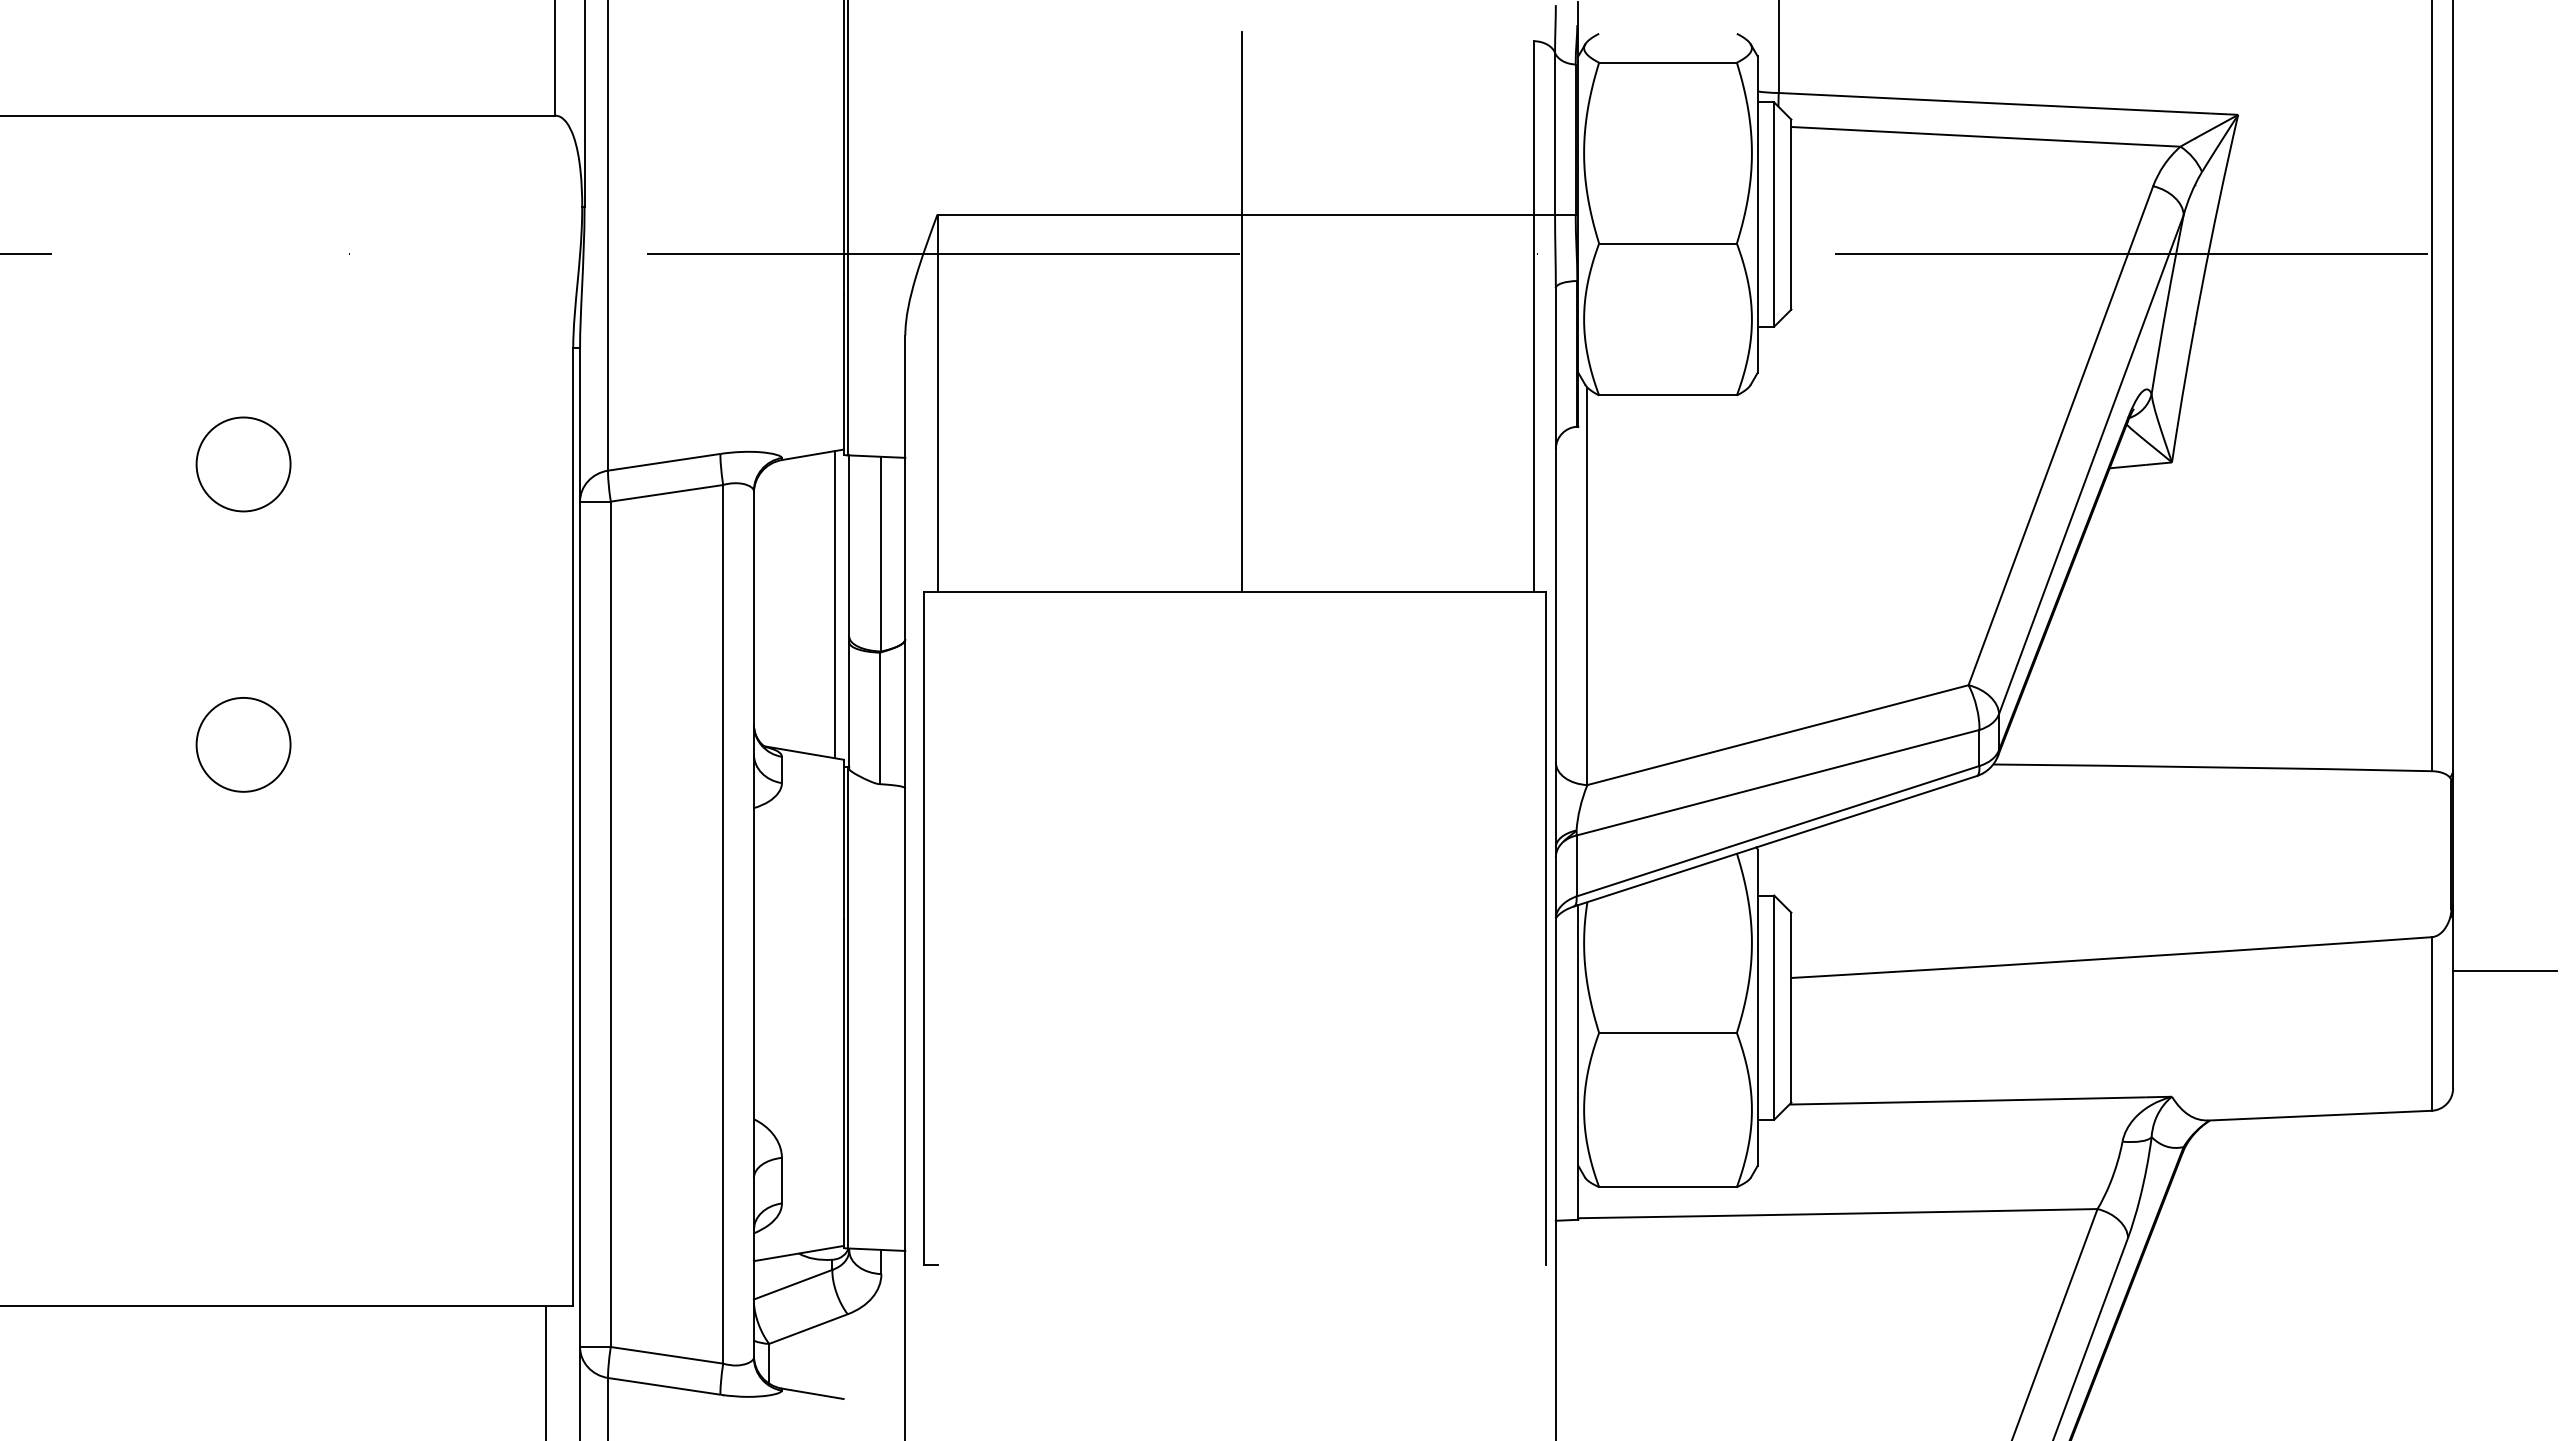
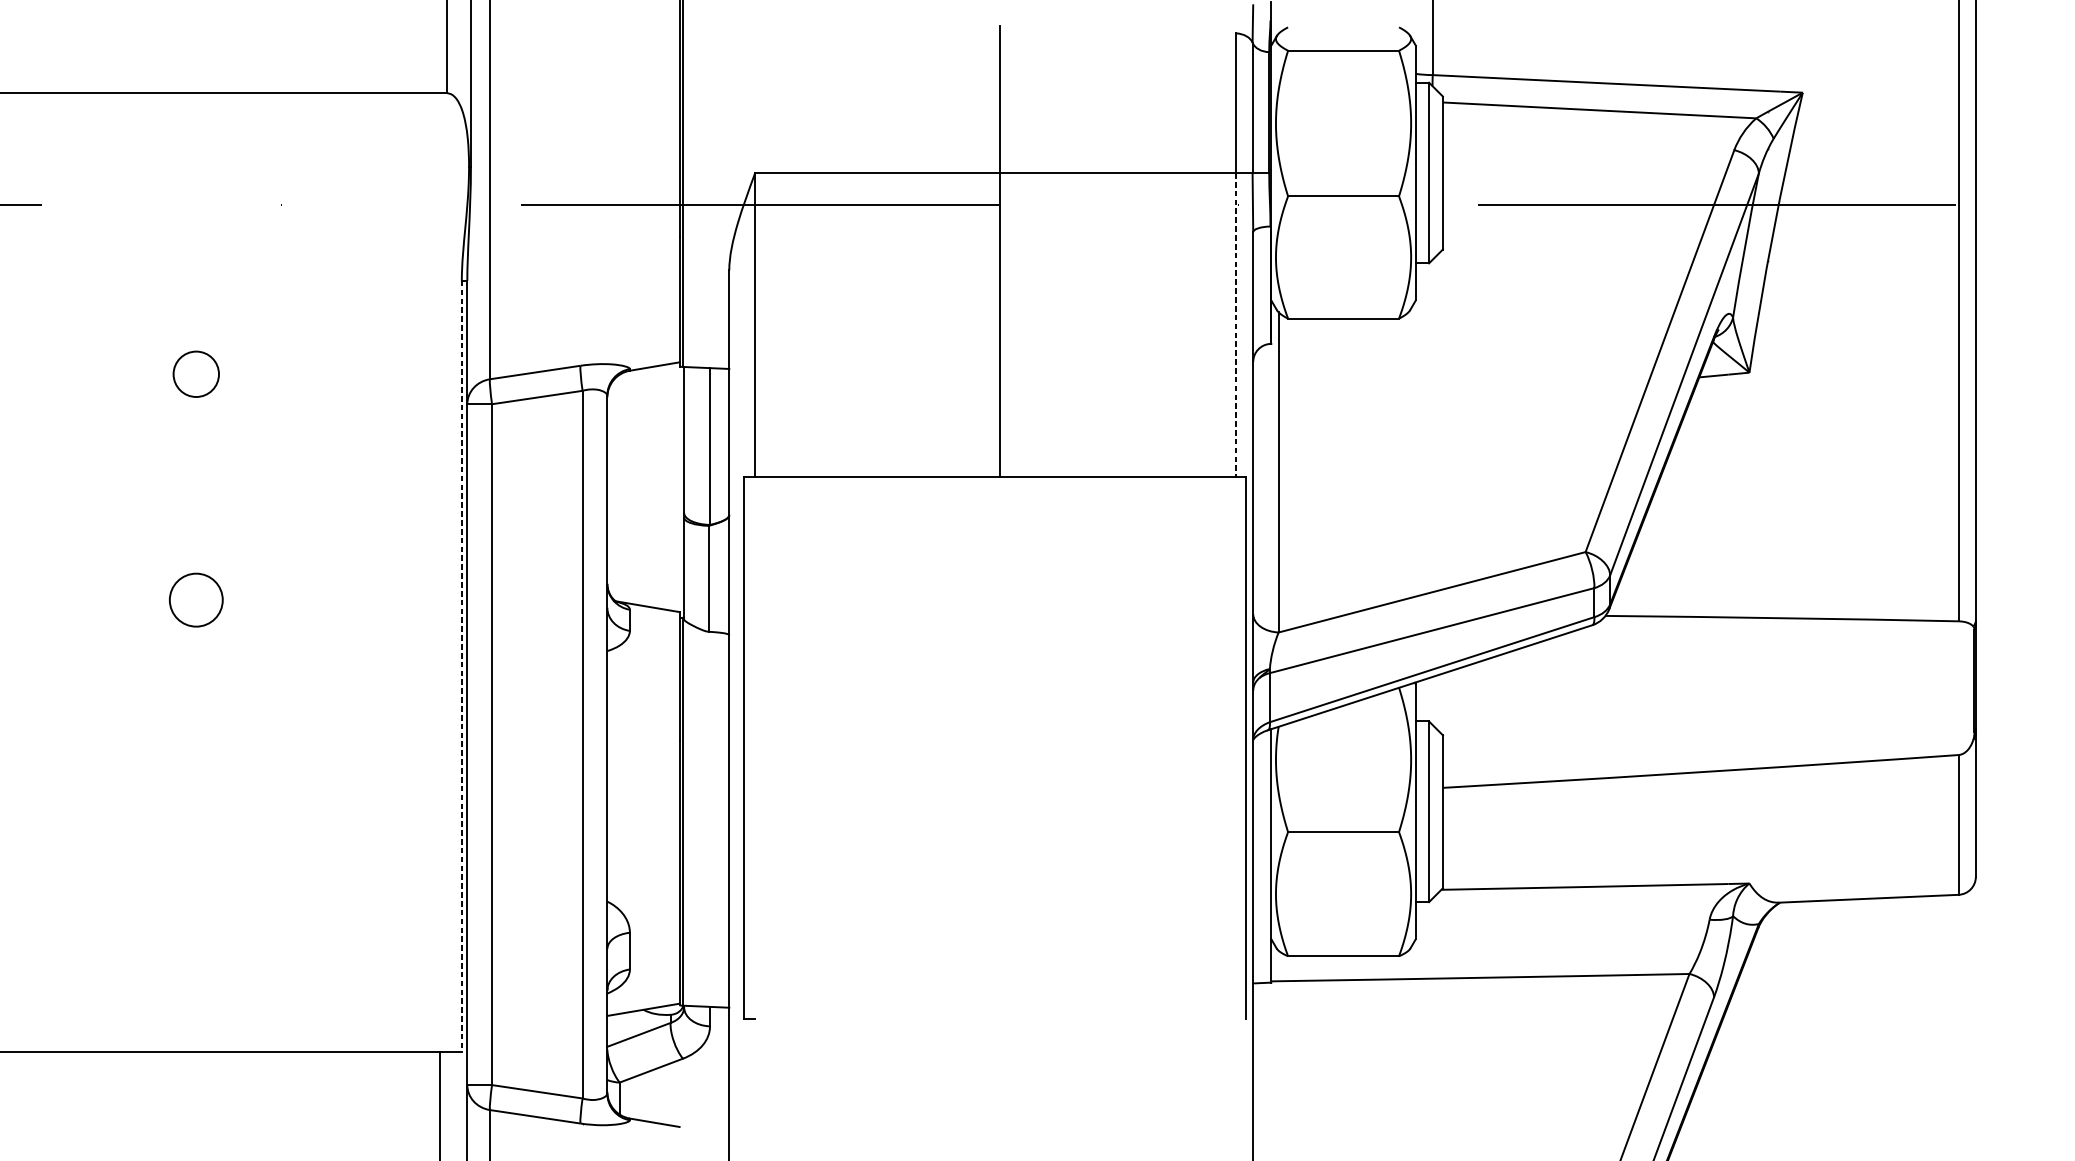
line: (1534, 403) -> (1236, 325), solid -> dashed
circle: (243, 464) -> (196, 374), size x0.6
line: (834, 604) -> (672, 487), removed
circle: (243, 744) -> (196, 599), size x0.7
line: (573, 827) -> (462, 666), solid -> dashed
line: (2505, 970) -> (2018, 781), removed

